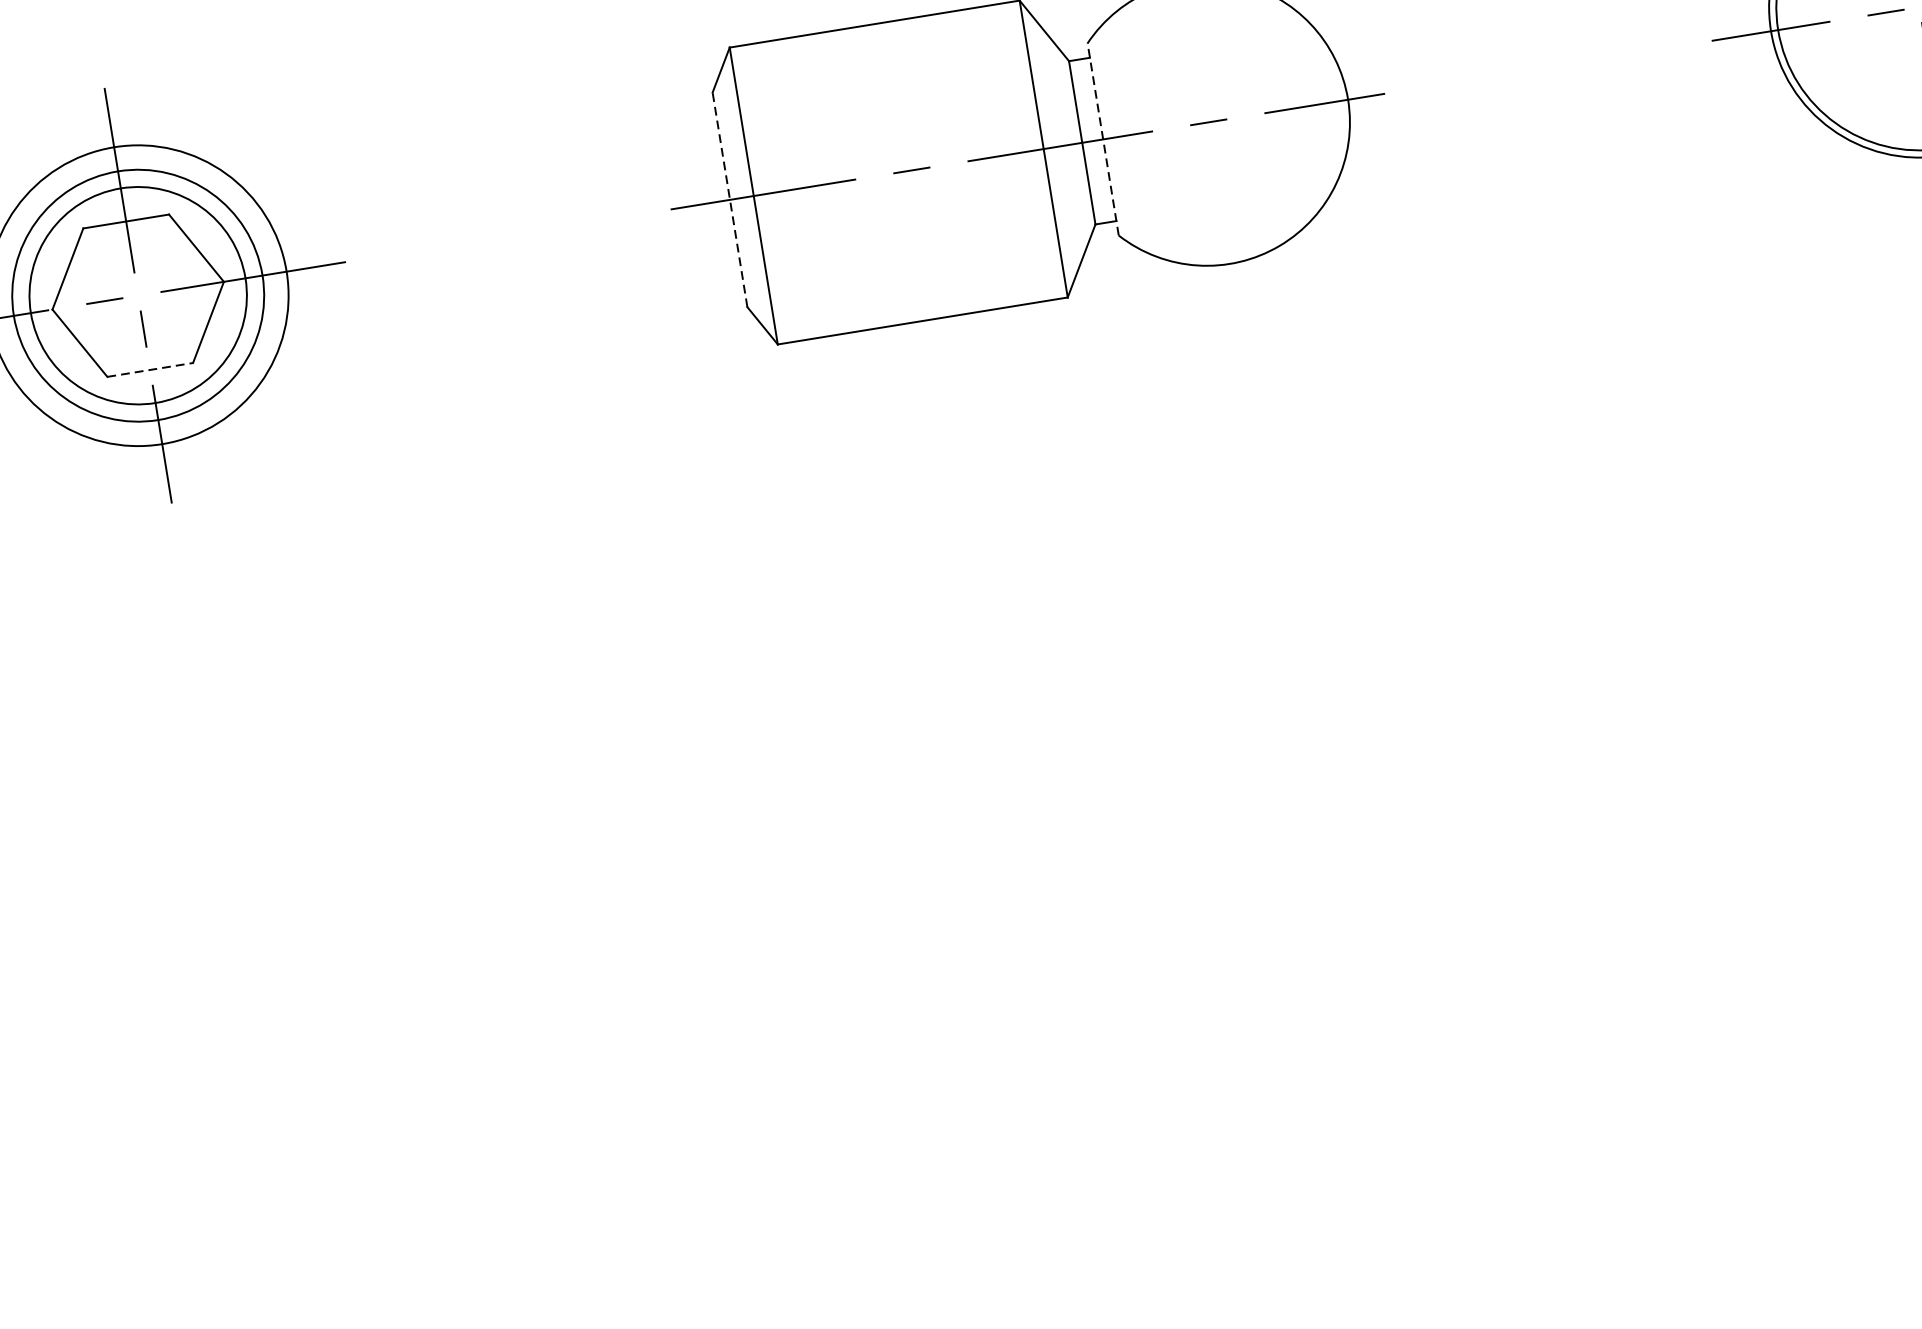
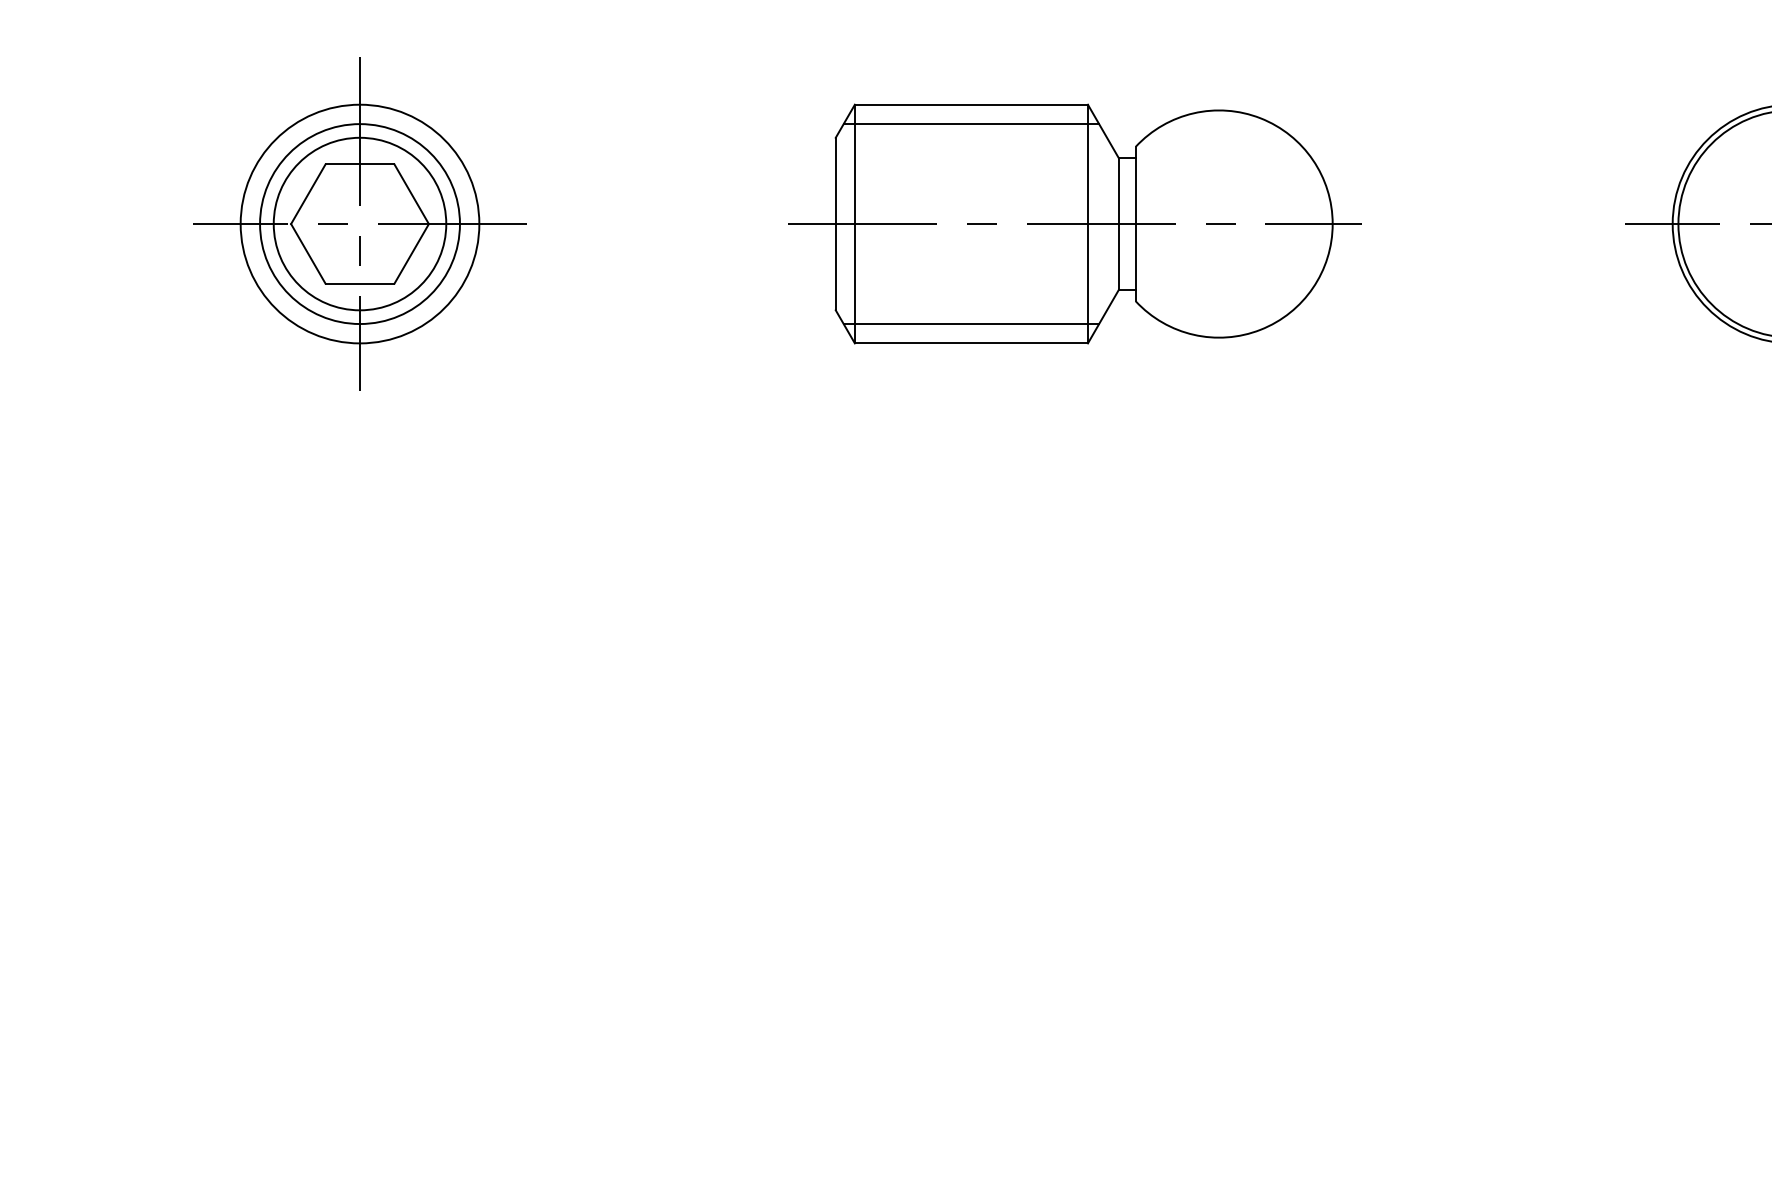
line: (878, 48) -> (971, 124), added
line: (1102, 138) -> (1135, 223), dashed -> solid
line: (729, 199) -> (835, 223), dashed -> solid
line: (919, 297) -> (971, 324), added
line: (150, 369) -> (360, 283), dashed -> solid

